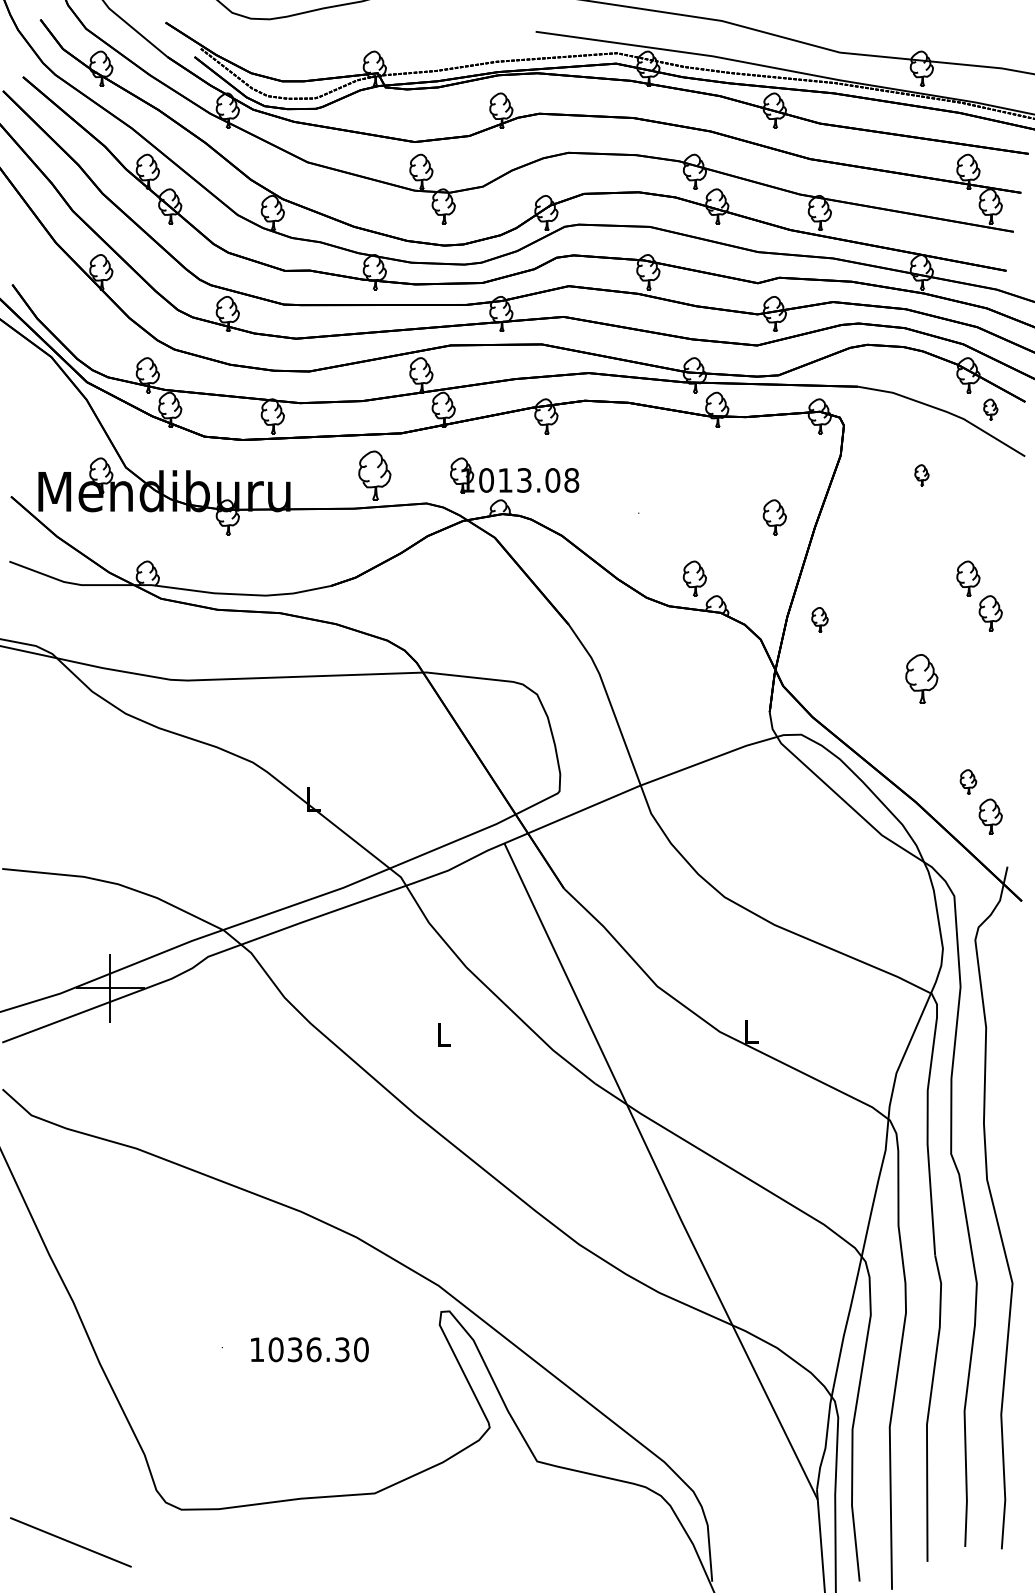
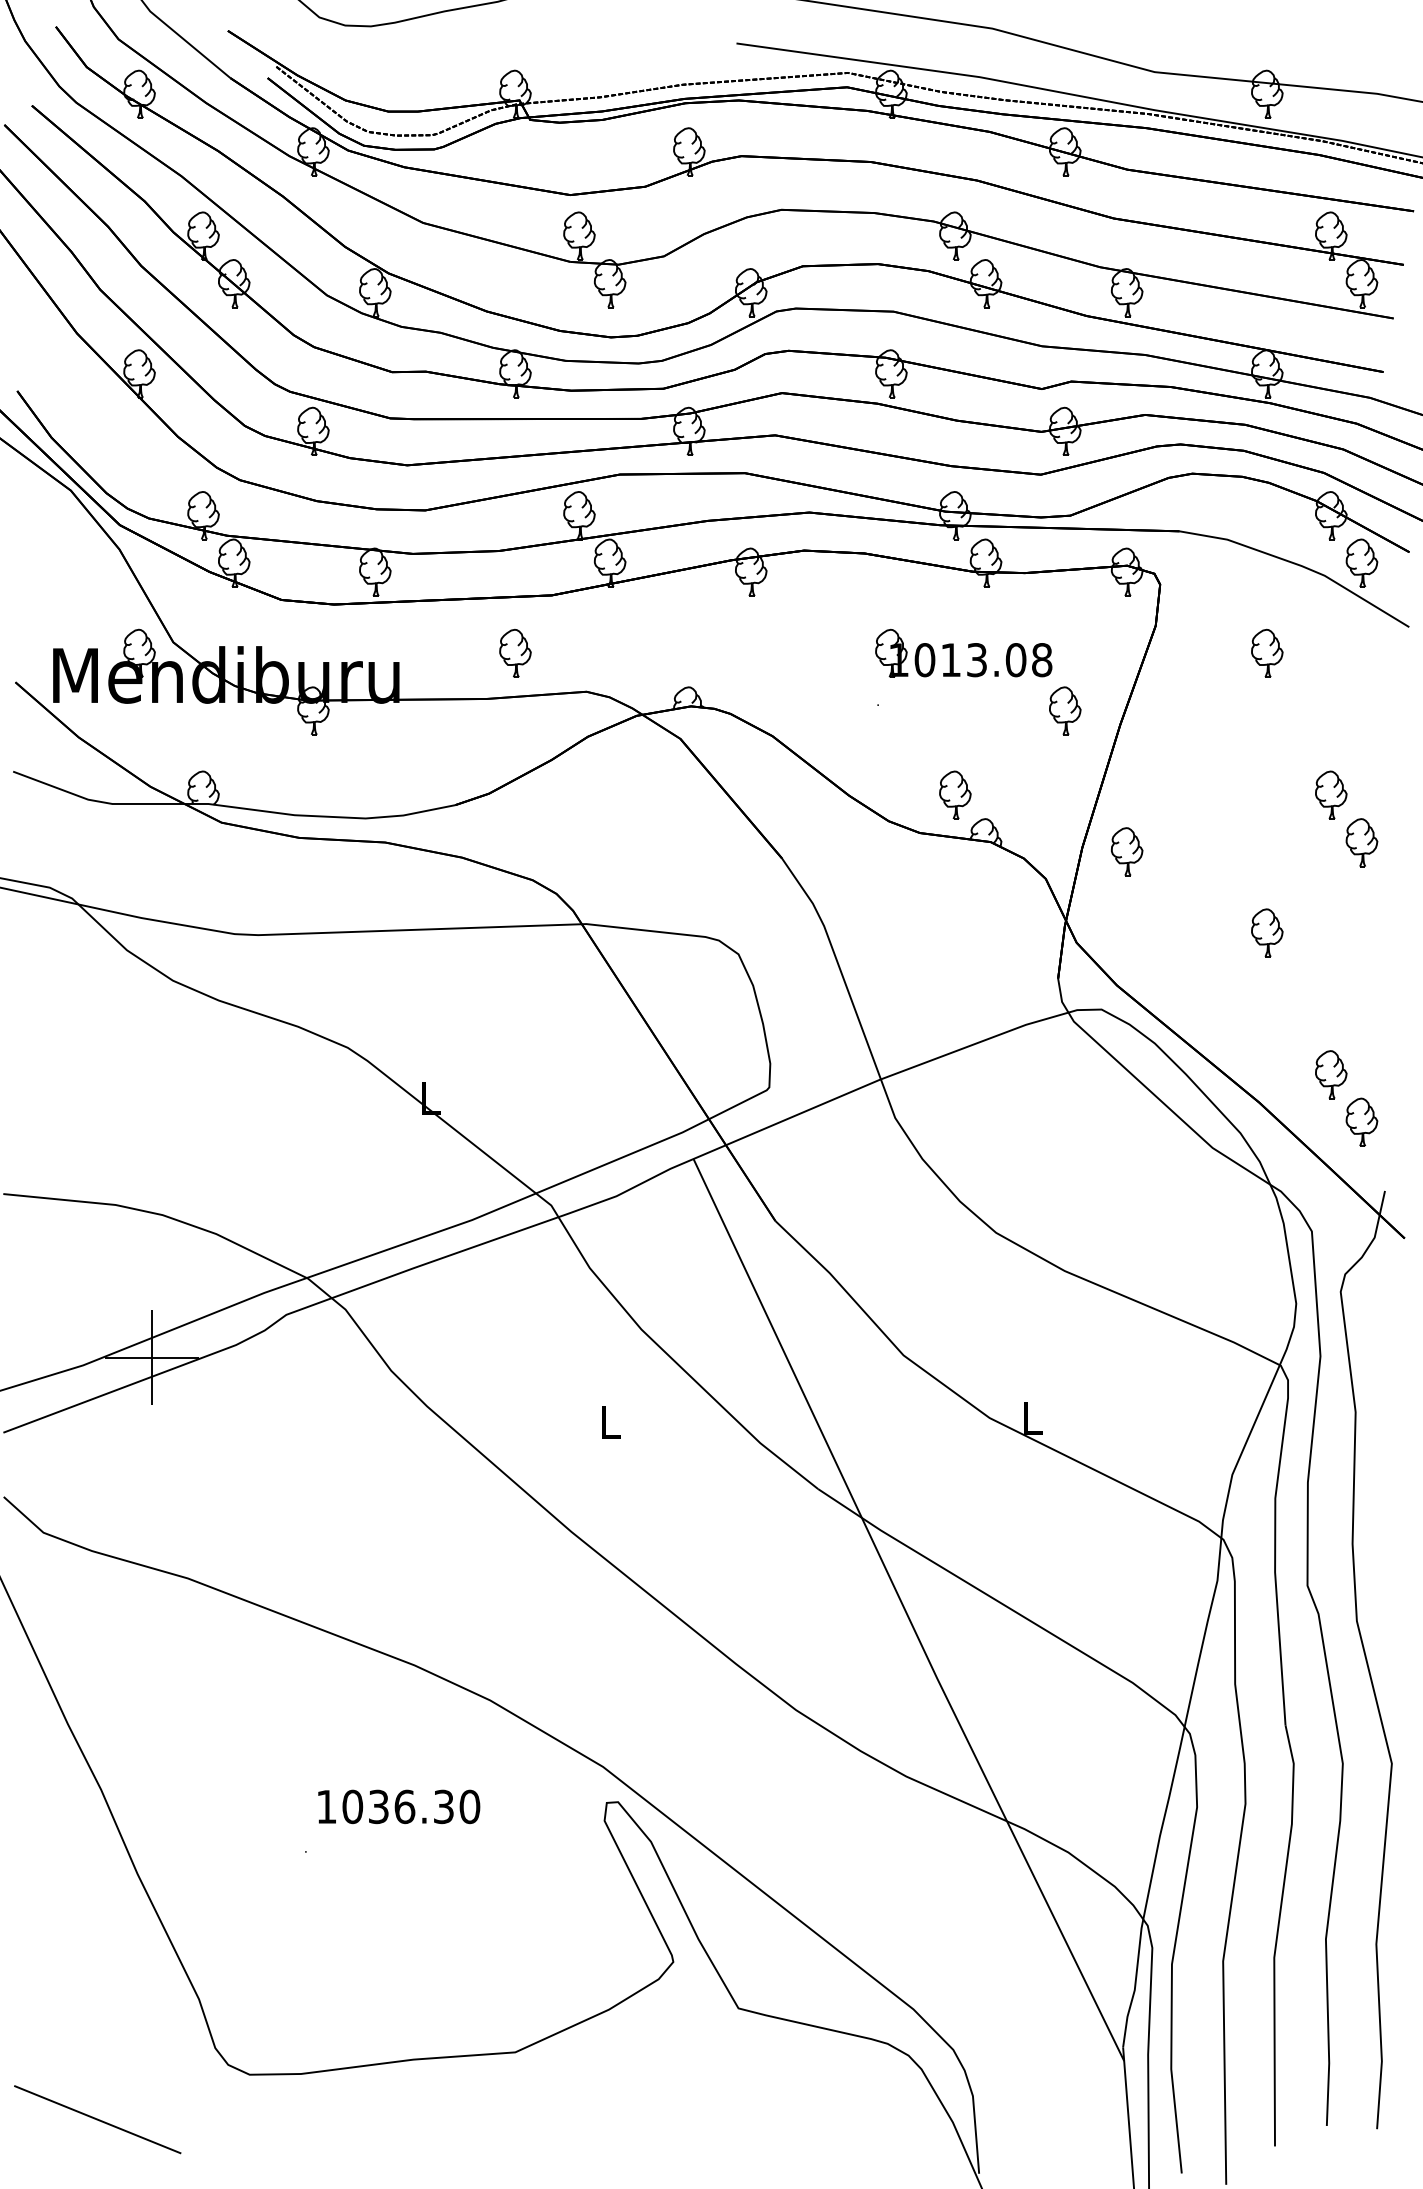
part: (990, 409) -> (1361, 562), size x1.67
part: (518, 471) -> (968, 648), moved
part: (922, 474) -> (1267, 652), size x1.67
part: (374, 475) -> (515, 653), size x0.71
part: (820, 619) -> (1127, 851), size x1.43
part: (922, 678) -> (1267, 932), size x0.71
part: (968, 781) -> (1331, 1074), size x1.43
text: (310, 1349) -> (399, 1806), moved

